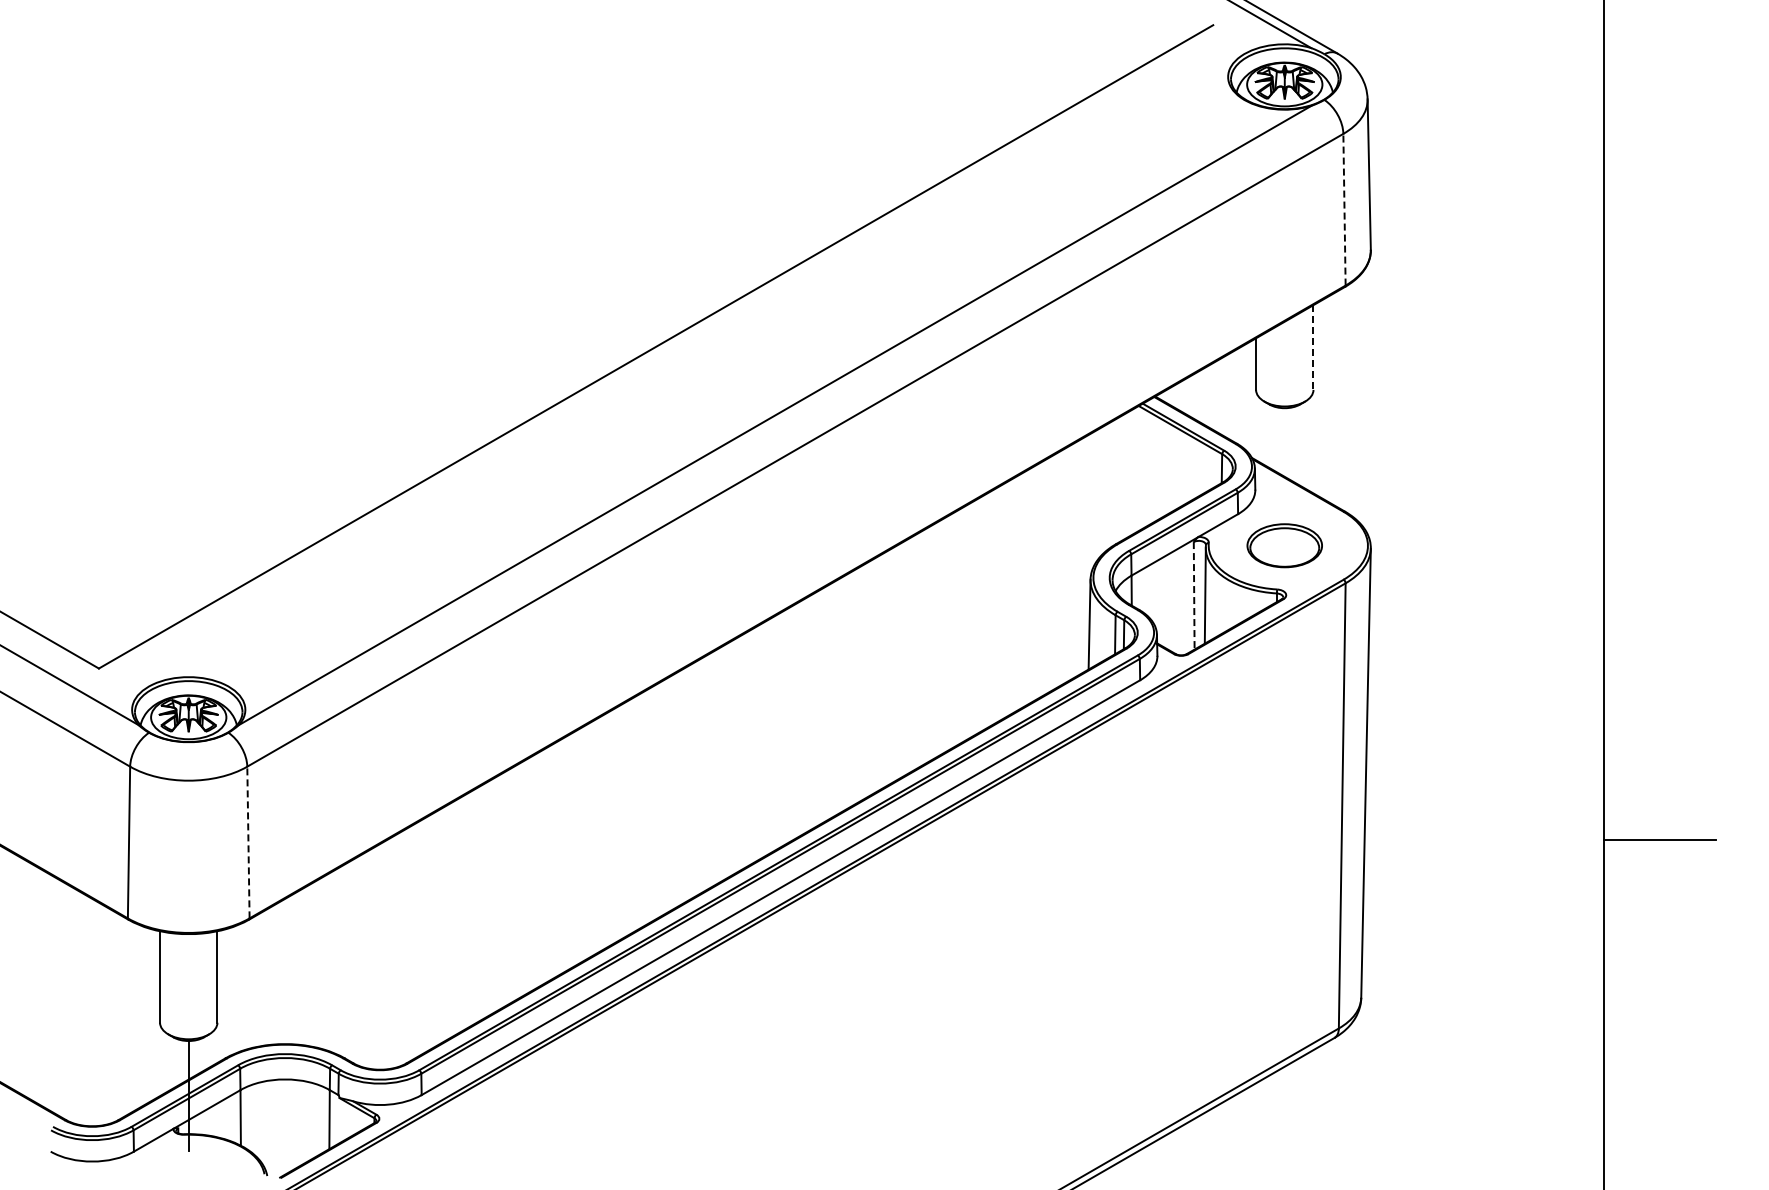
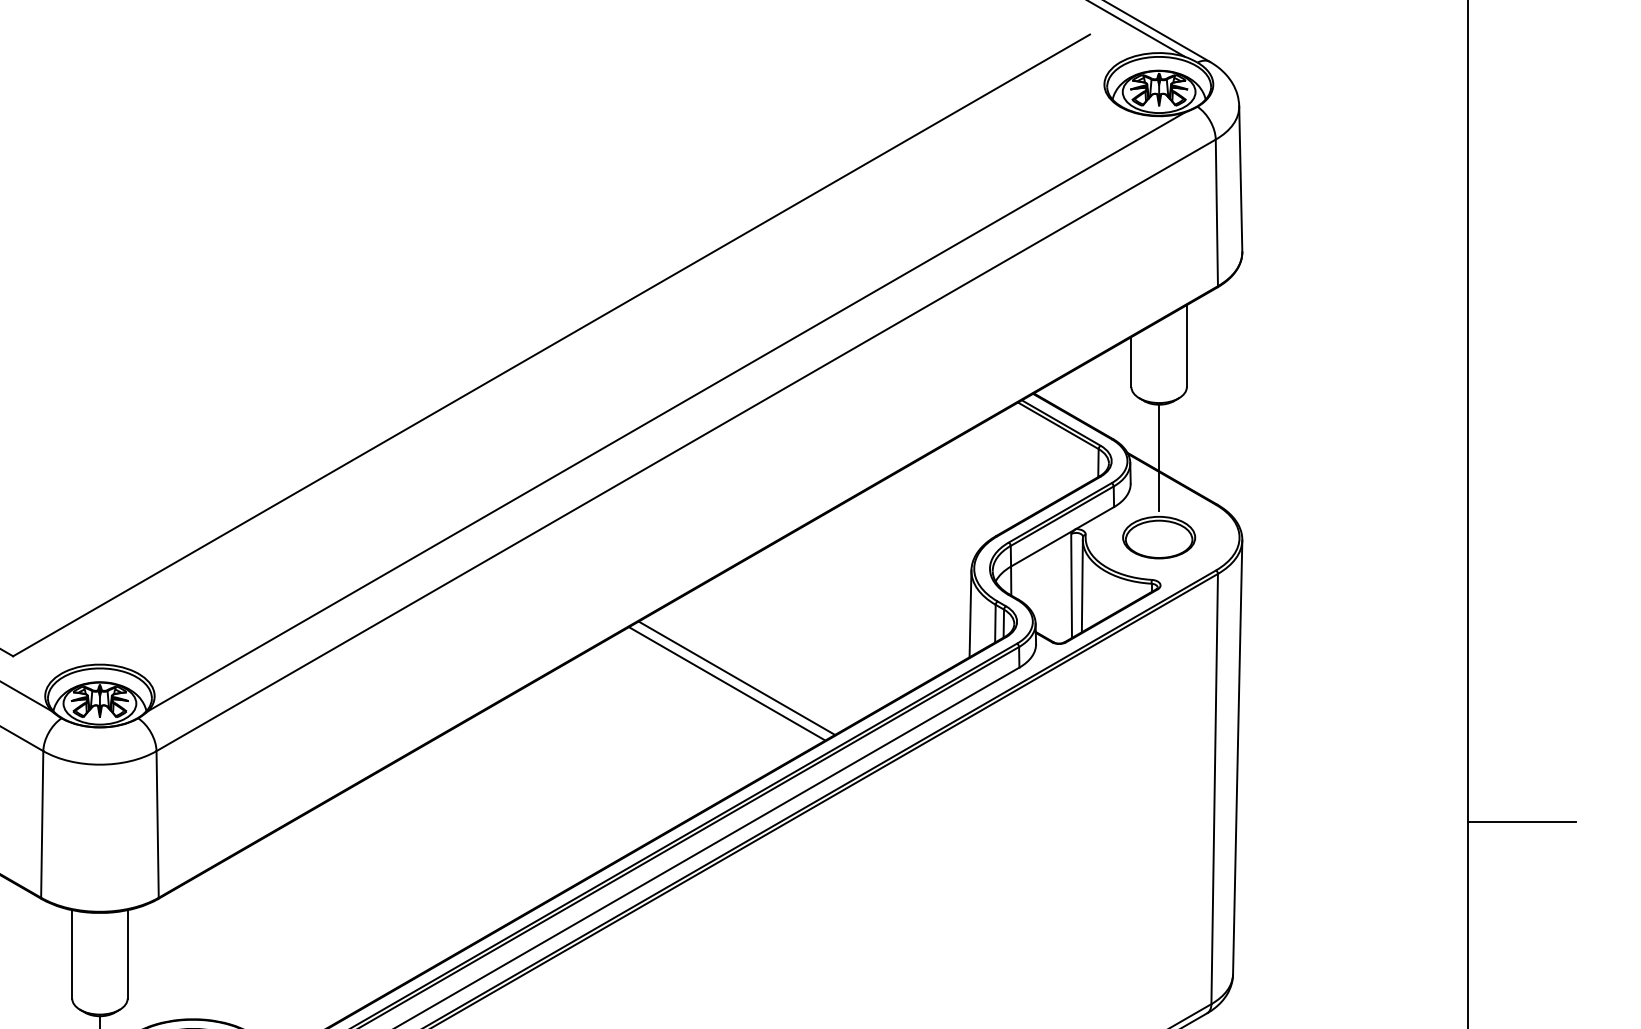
line: (1344, 209) -> (1216, 212), dashed -> solid
line: (1313, 348) -> (1186, 347), dashed -> solid
line: (1284, 463) -> (1158, 458), added
line: (1194, 595) -> (1071, 585), dashed -> solid
line: (847, 690) -> (736, 677), added
line: (837, 696) -> (726, 683), added
line: (248, 842) -> (157, 824), dashed -> solid

